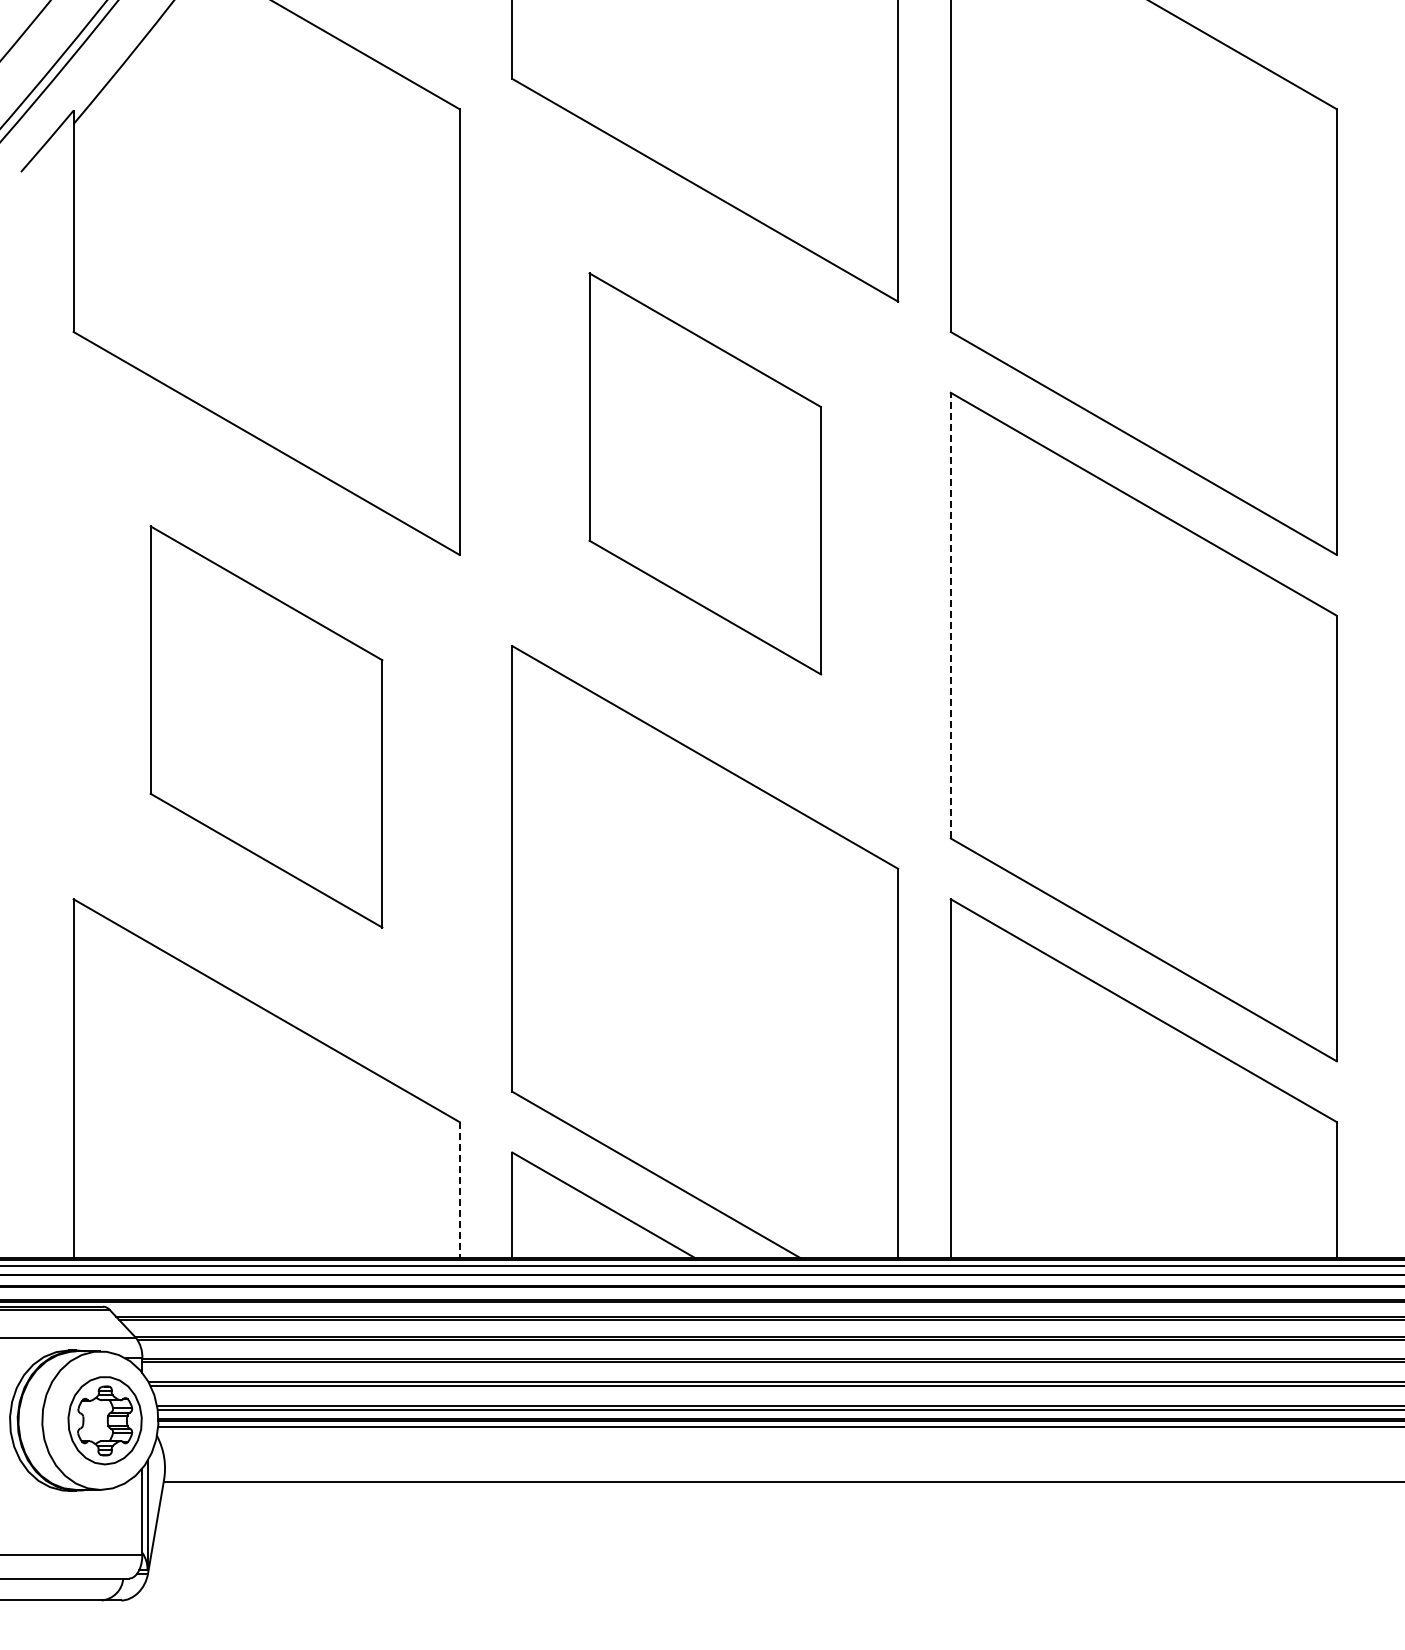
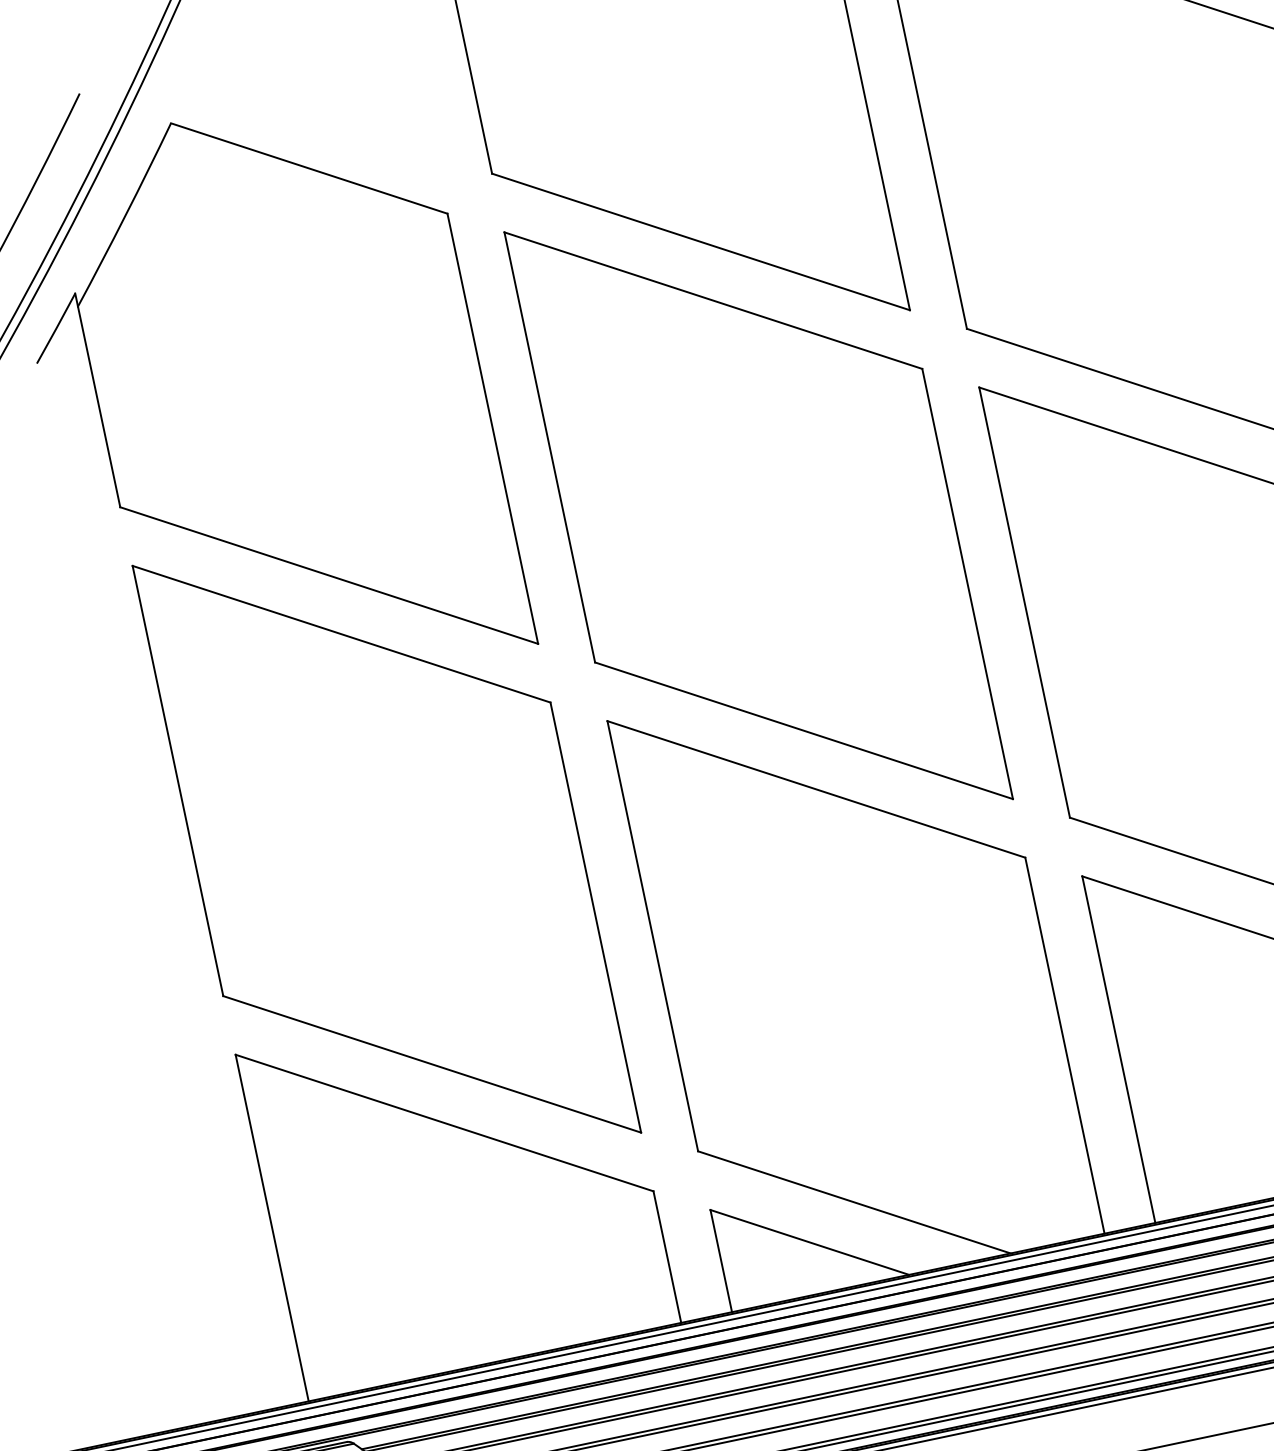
part: (705, 473) -> (758, 515), size x1.67
line: (950, 615) -> (1024, 602), dashed -> solid
part: (266, 726) -> (386, 848), size x1.67
line: (459, 1190) -> (667, 1257), dashed -> solid

